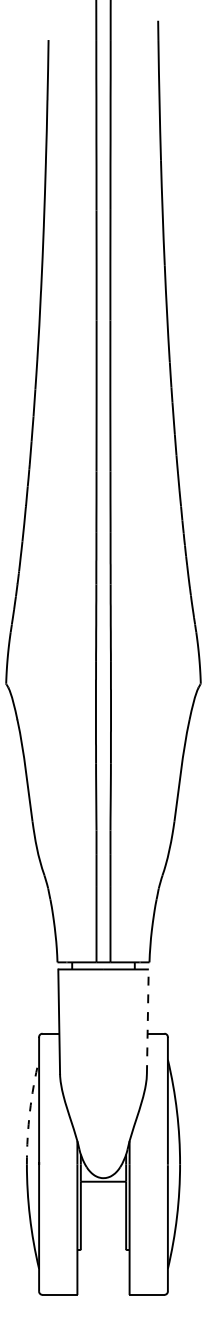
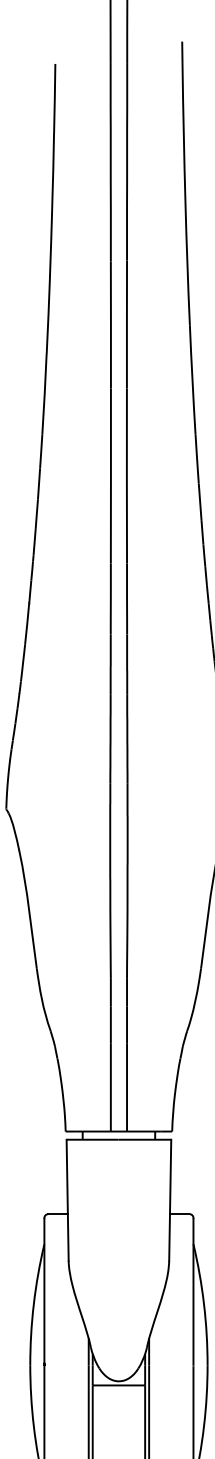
line: (147, 1021) -> (169, 1199), dashed -> solid
arc: (29, 1111) -> (33, 1304), dashed -> solid

